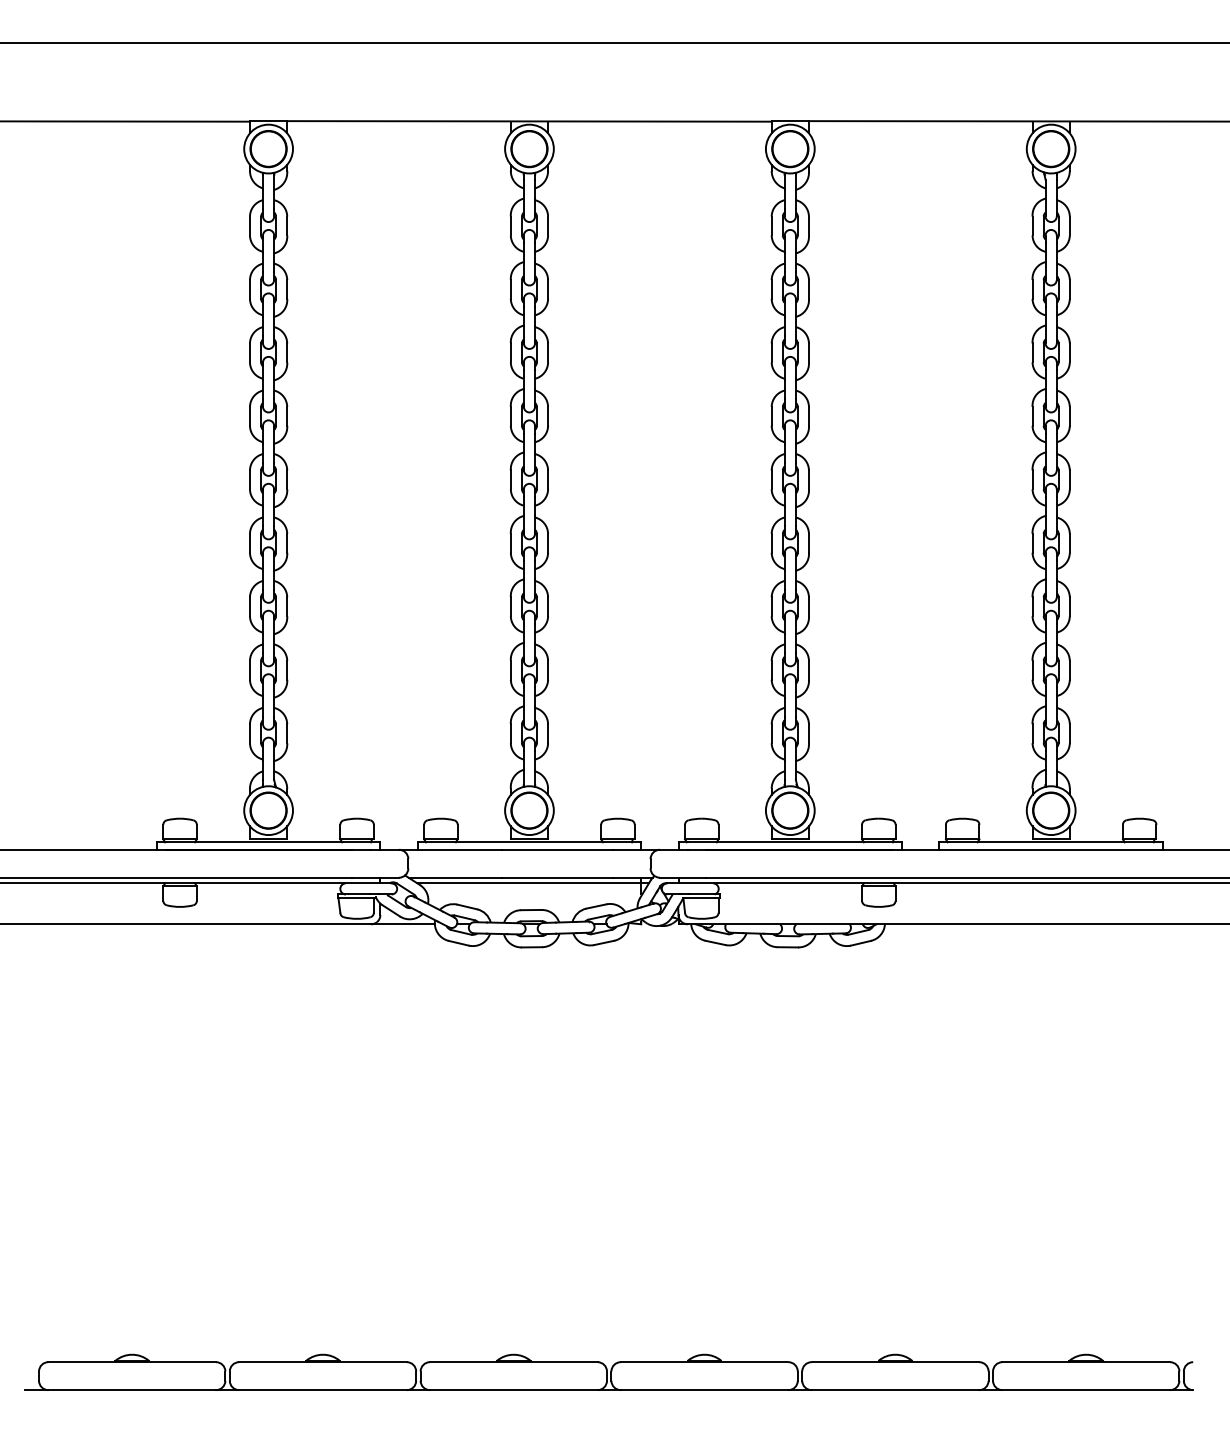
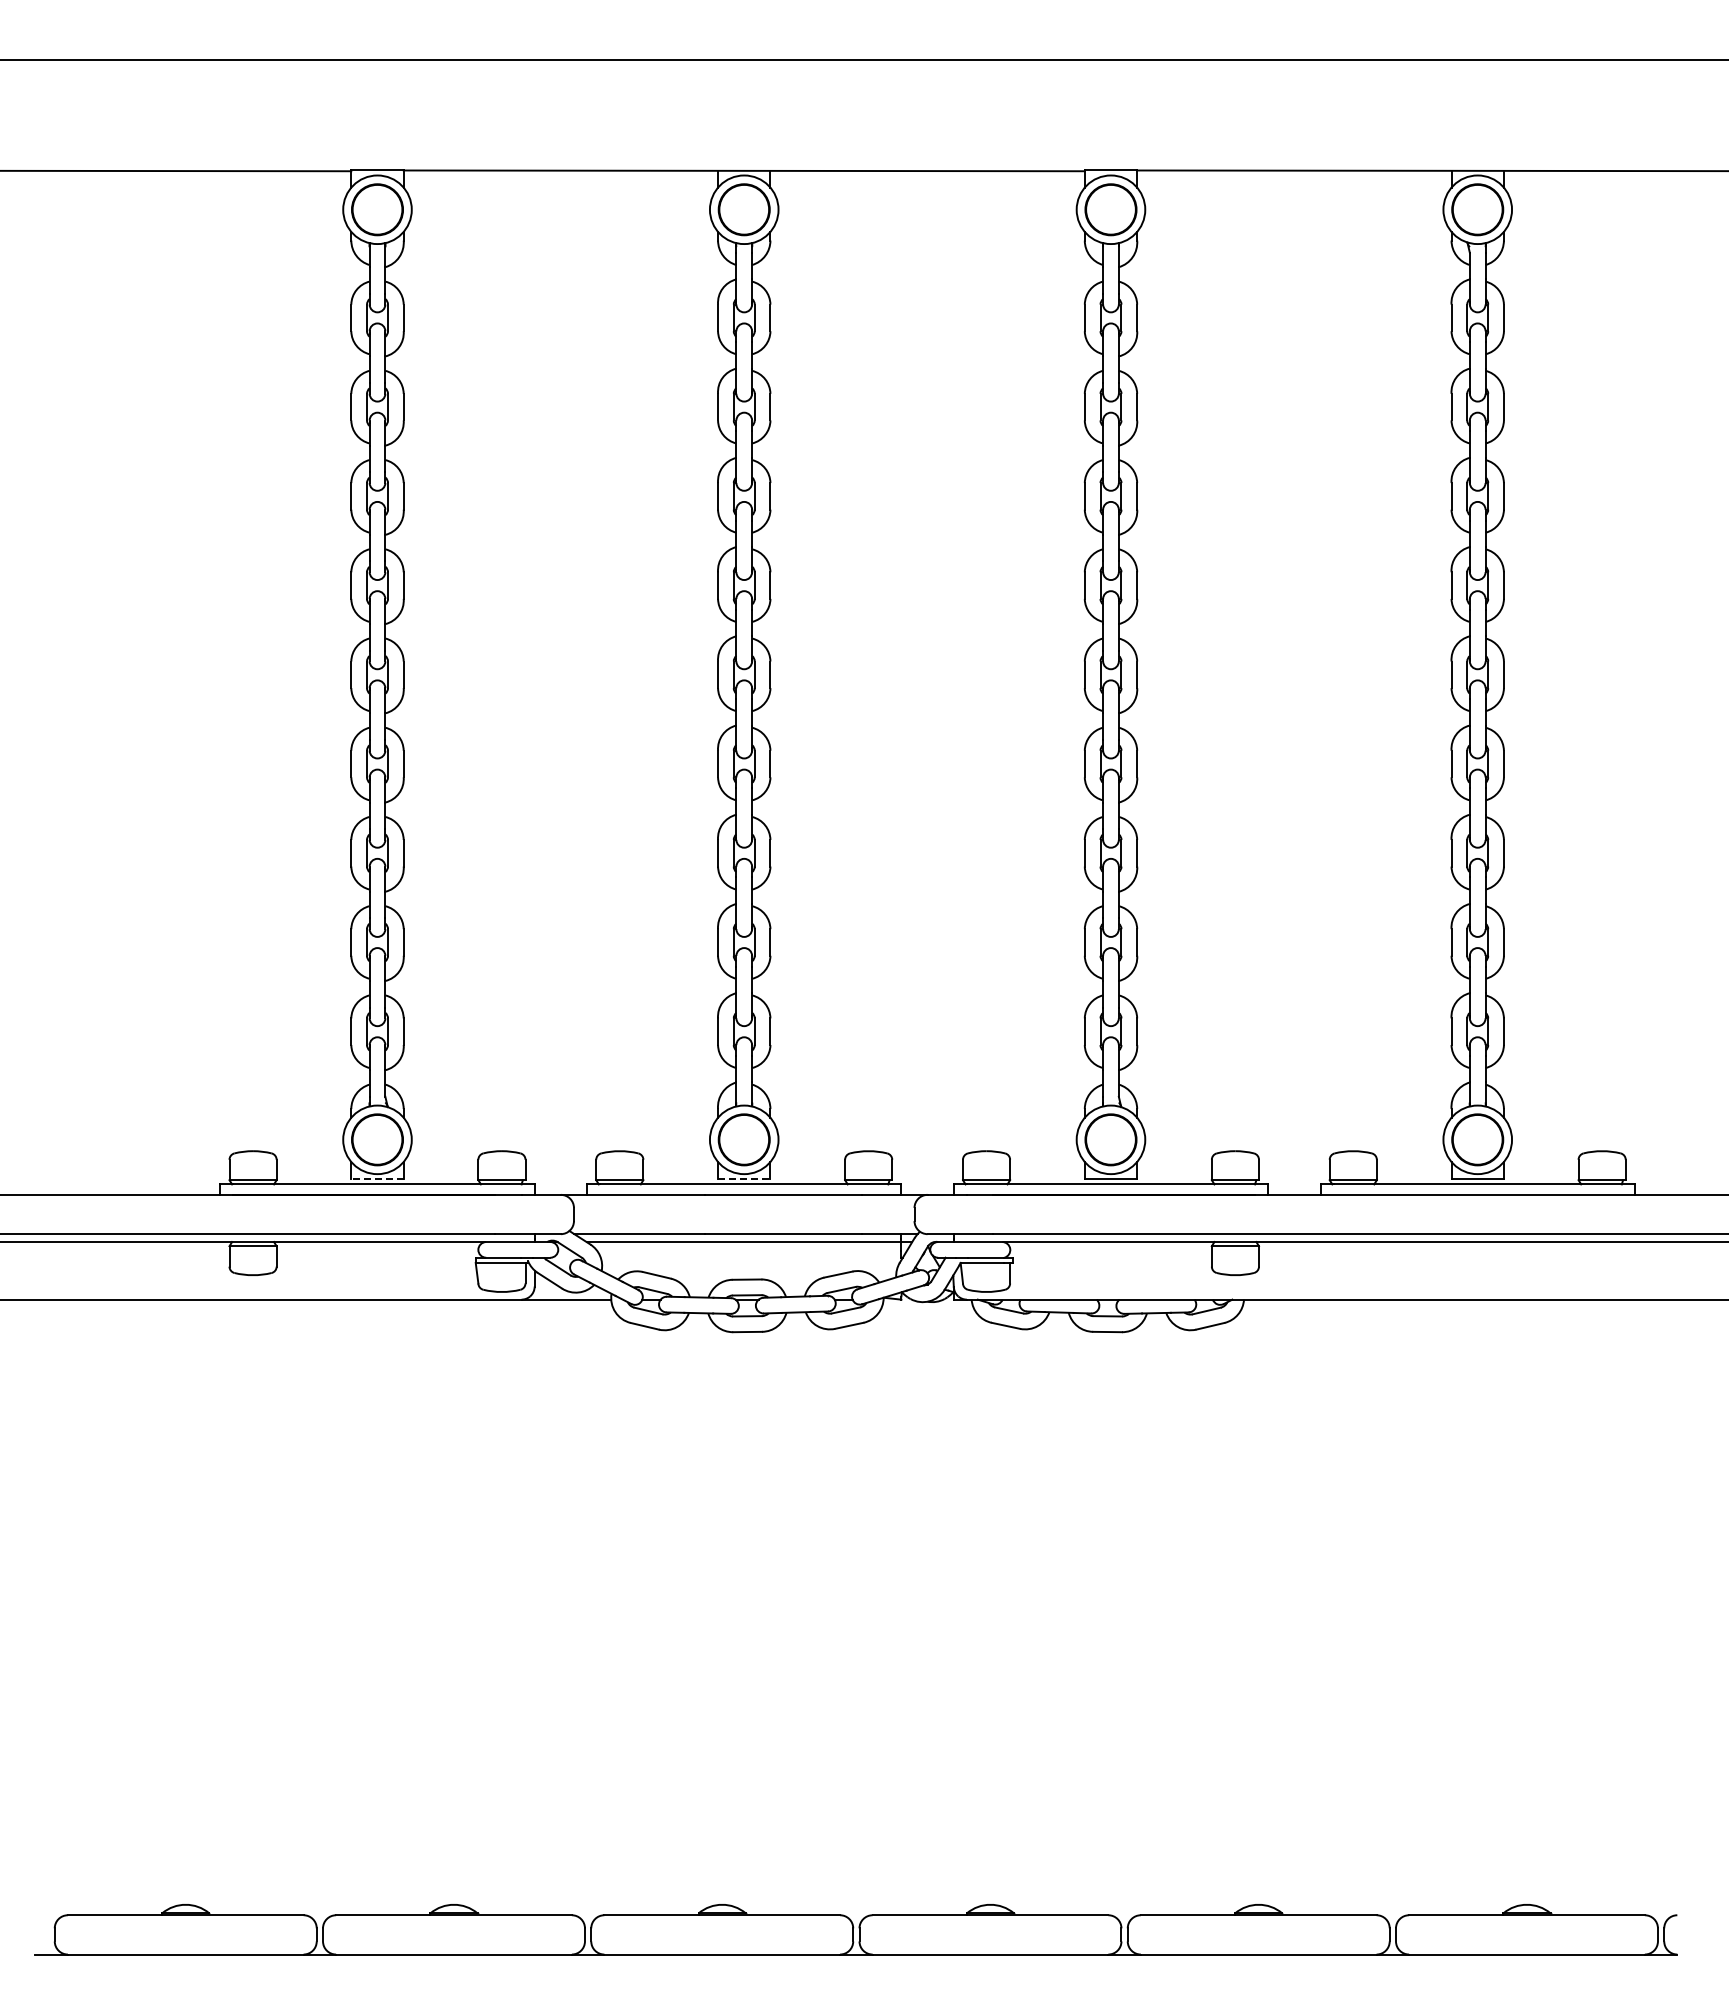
line: (268, 838) -> (377, 1179), solid -> dashed
line: (529, 838) -> (744, 1179), solid -> dashed

